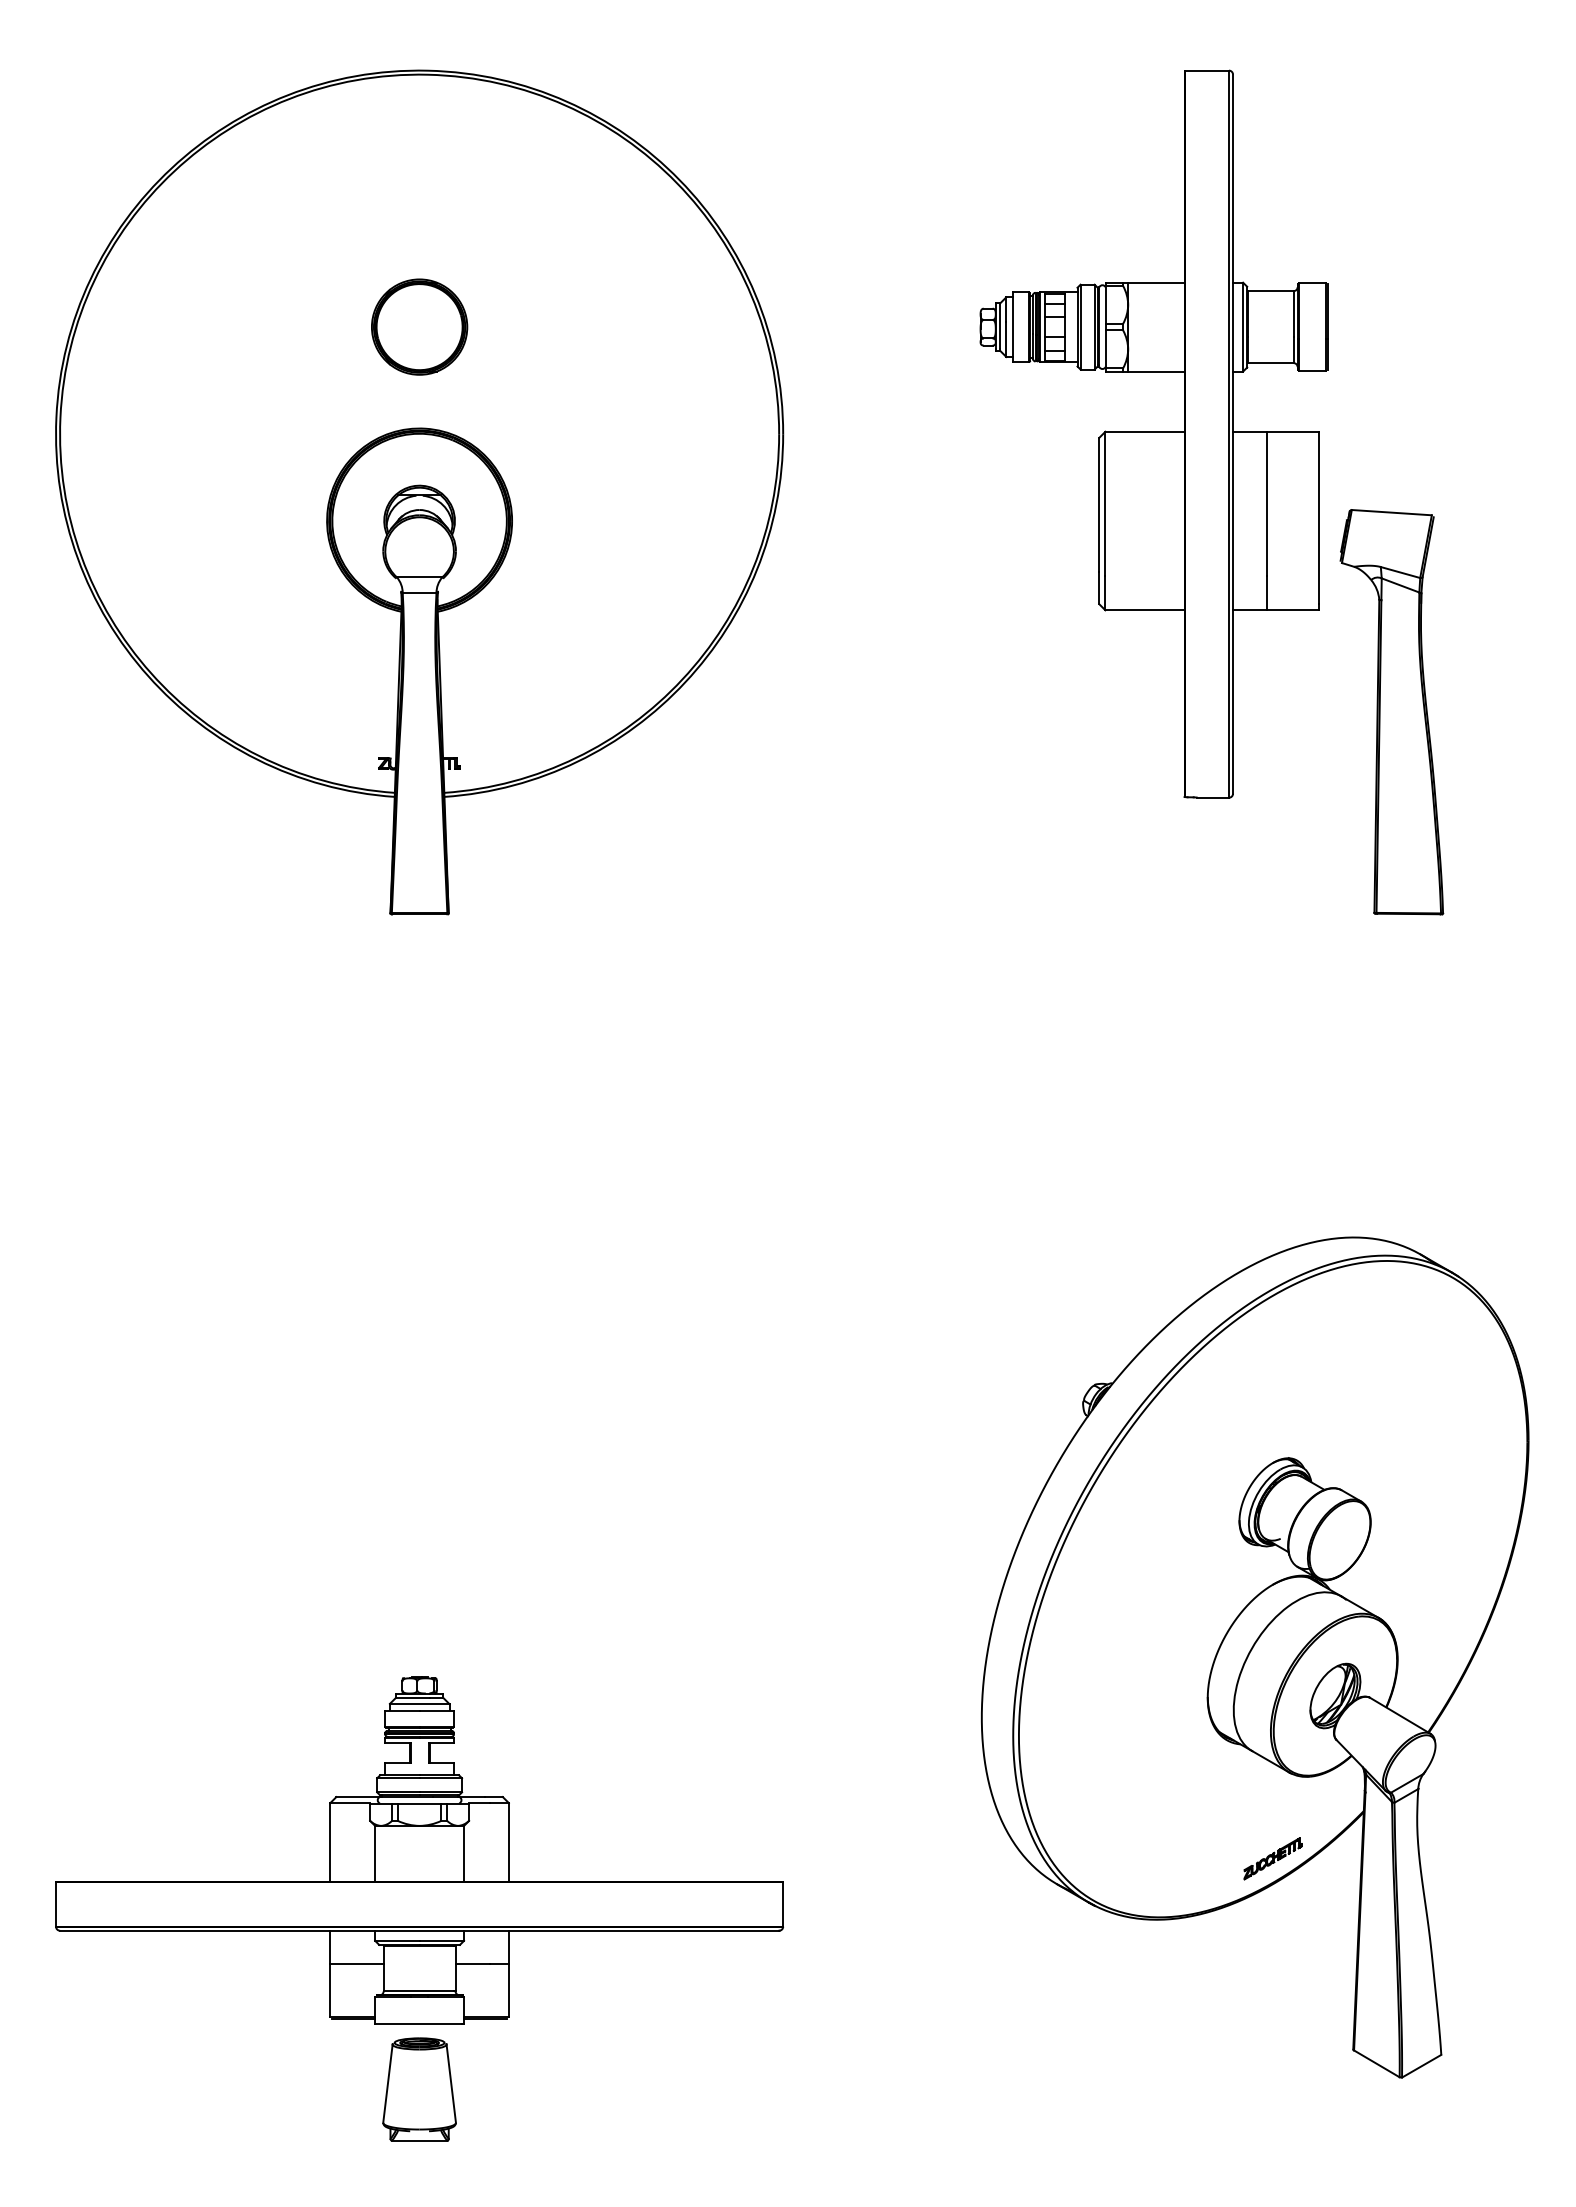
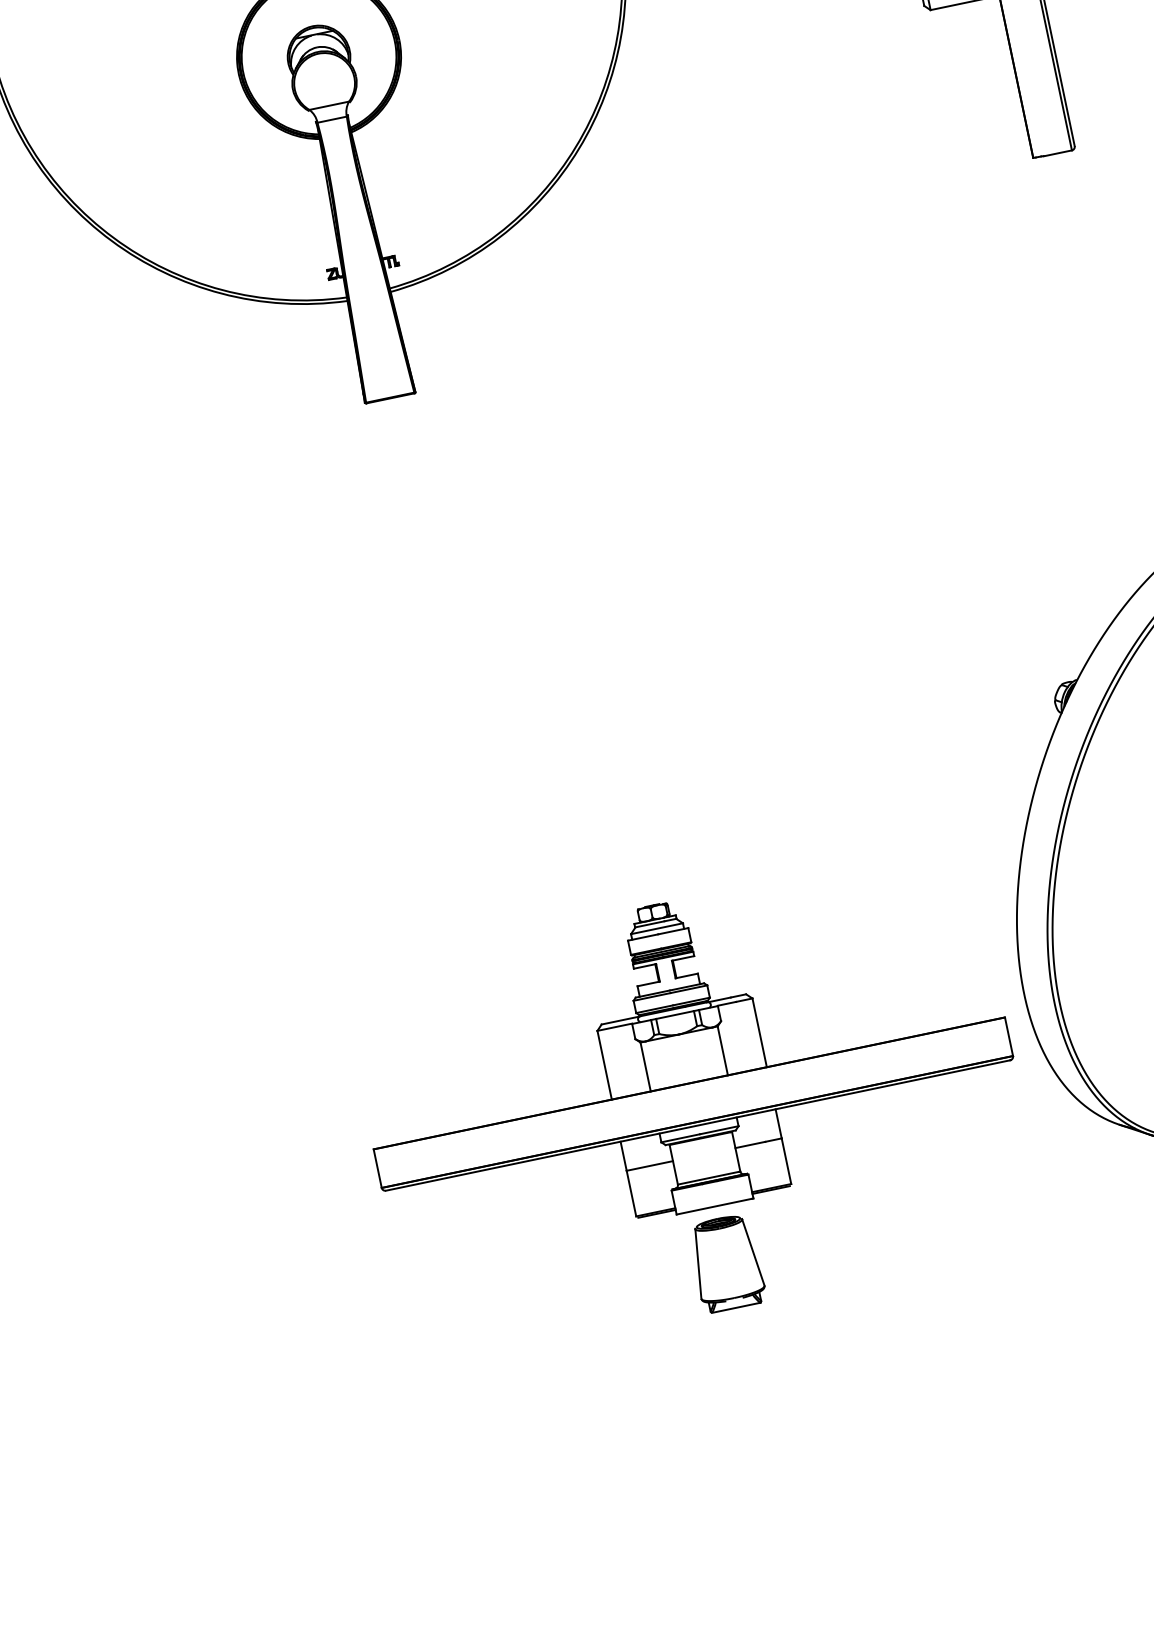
part: (419, 1908) -> (693, 1106), moved

